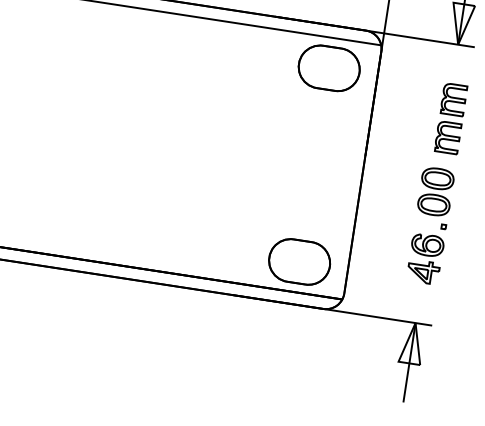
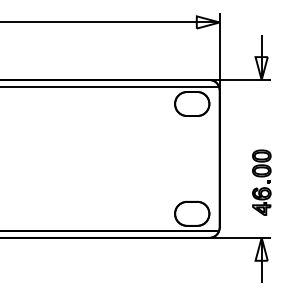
part: (450, 118) -> (263, 121), removed

